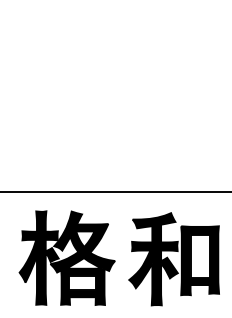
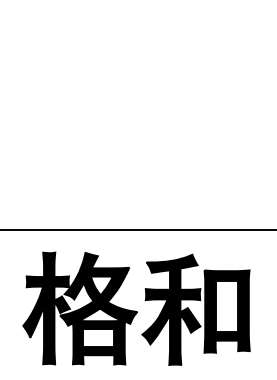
part: (173, 259) -> (195, 310), moved

